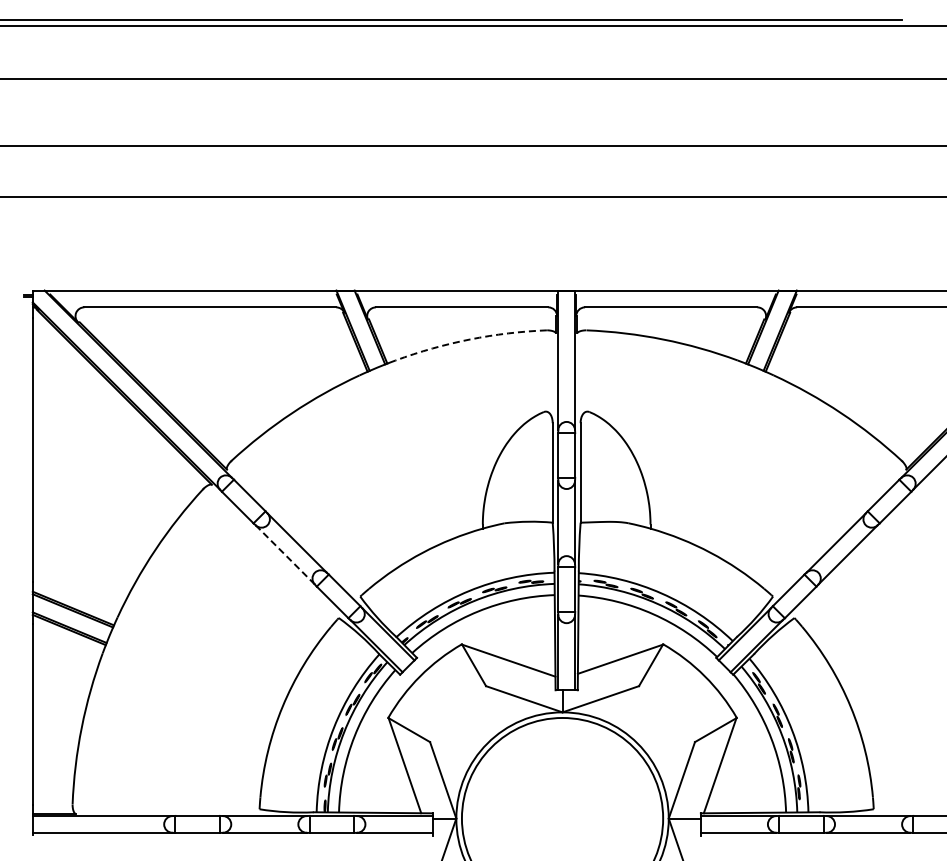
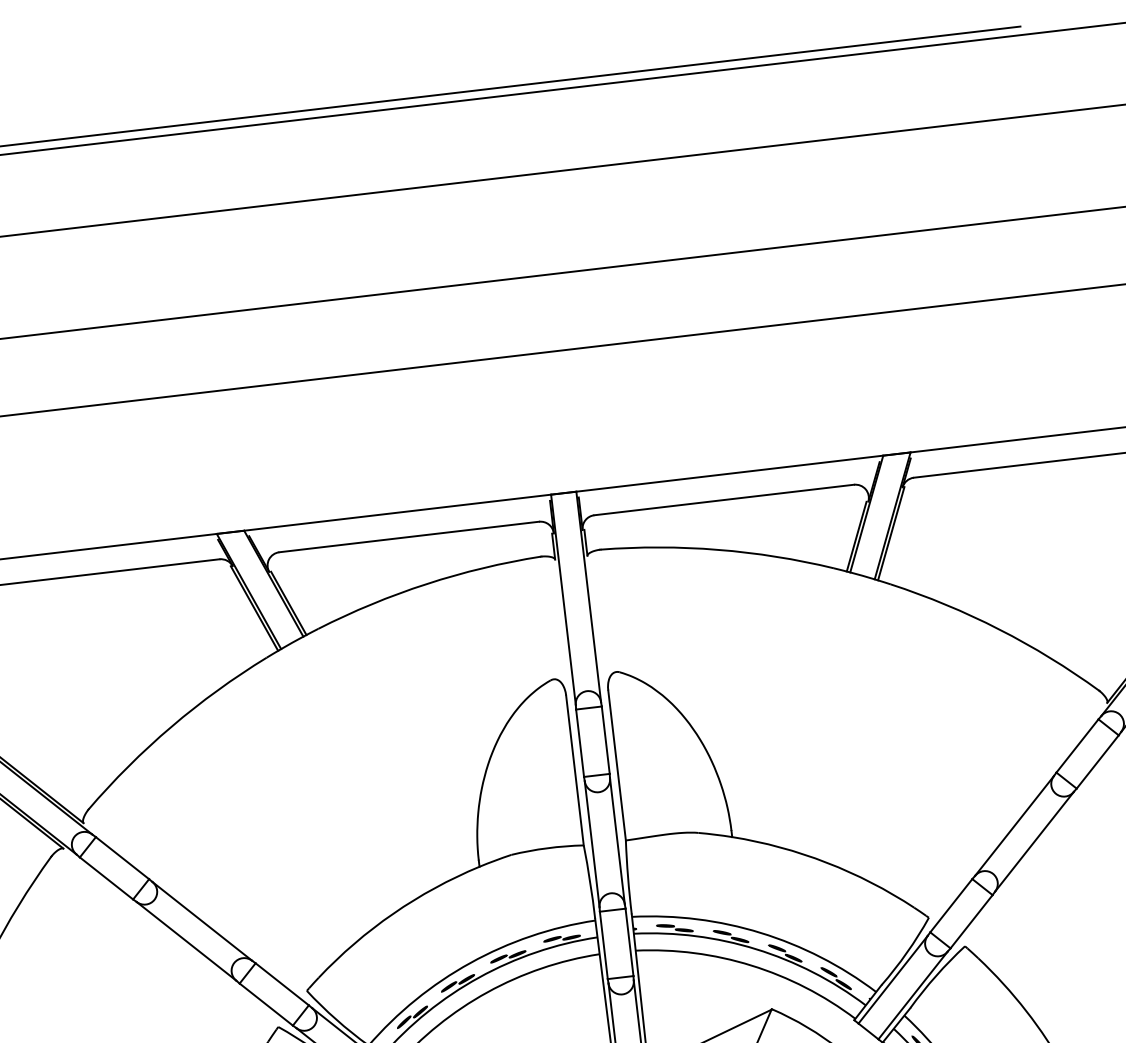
arc: (470, 339) -> (427, 583), dashed -> solid
line: (285, 554) -> (186, 940), dashed -> solid

